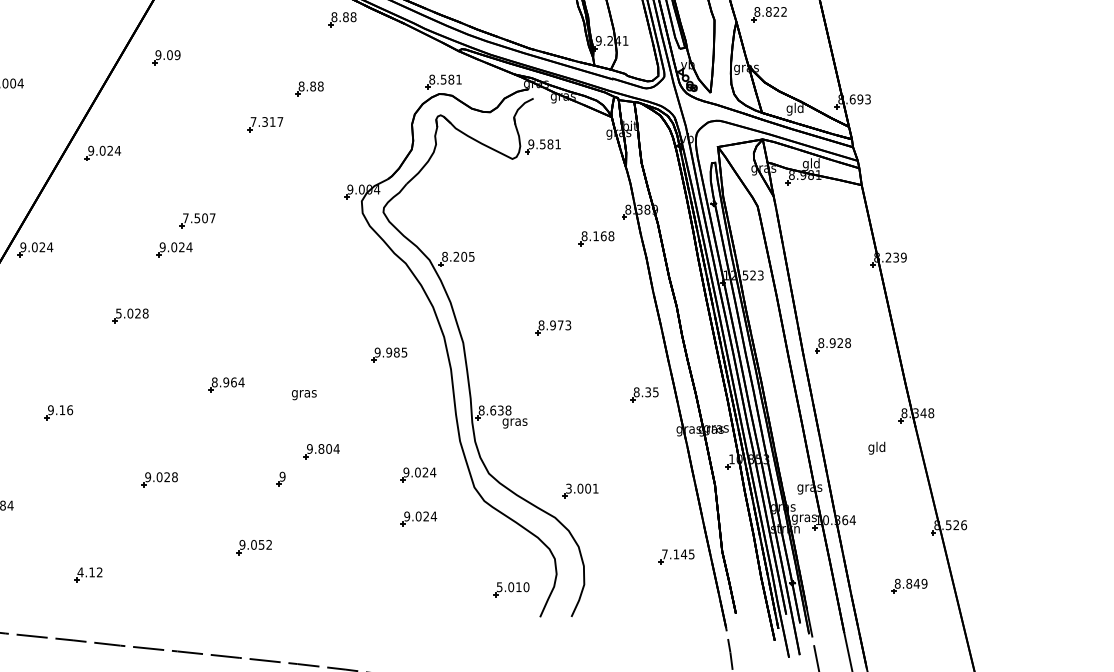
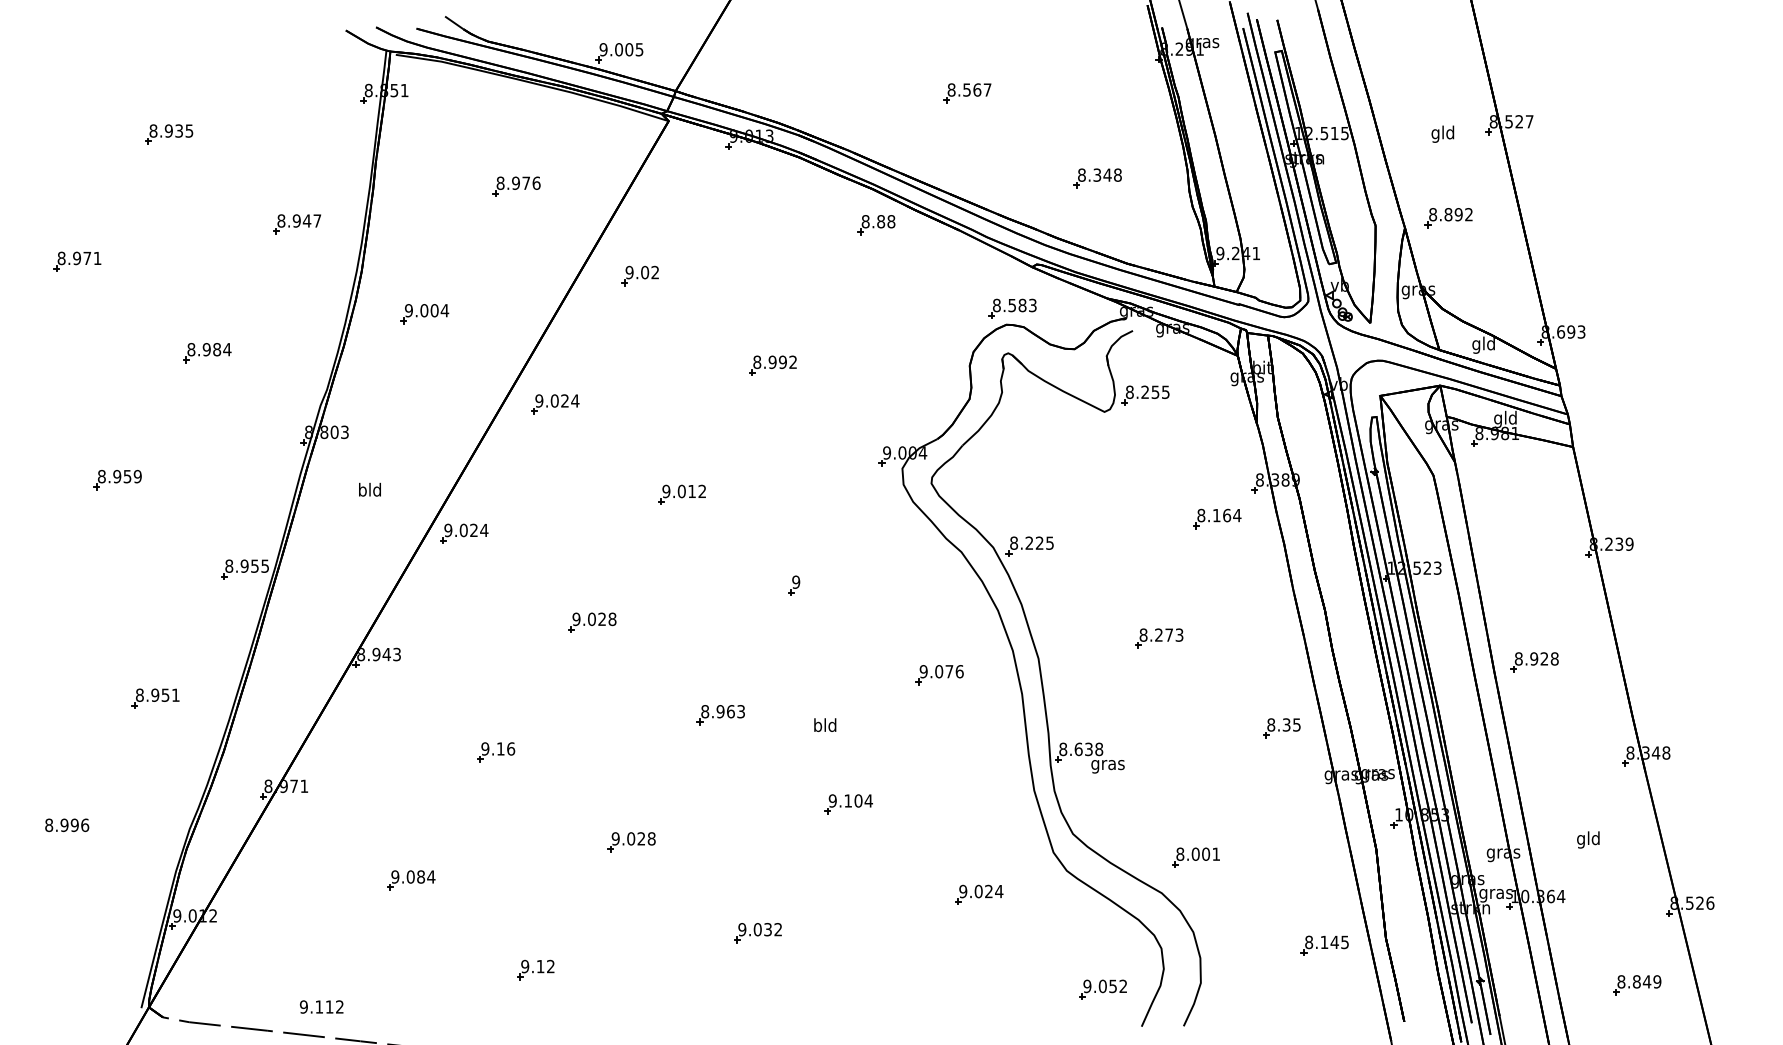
text: (776, 11) -> (1458, 214), 8.822 -> 8.892
text: (177, 55) -> (655, 272), 9.09 -> 9.02
text: (458, 79) -> (1032, 305), 8.581 -> 8.583
part: (309, 89) -> (832, 318), removed
text: (266, 122) -> (774, 362), 7.317 -> 8.992
text: (544, 144) -> (1147, 392), 9.581 -> 8.255
text: (199, 218) -> (684, 491), 7.507 -> 9.012
text: (611, 236) -> (1237, 515), 8.168 -> 8.164
part: (174, 249) -> (651, 533), removed
text: (463, 256) -> (1039, 542), 8.205 -> 8.225
text: (118, 312) -> (576, 618), 5.028 -> 9.028
text: (552, 324) -> (1158, 634), 8.973 -> 8.273
text: (396, 352) -> (949, 671), 9.985 -> 9.076
text: (241, 382) -> (740, 711), 8.964 -> 8.963
text: (303, 393) -> (824, 726), gras -> bld
text: (876, 447) -> (1588, 839), moved
text: (321, 448) -> (848, 800), 9.804 -> 9.104
part: (418, 474) -> (978, 835), removed
part: (281, 479) -> (794, 585), moved
text: (569, 488) -> (1180, 853), 3.001 -> 8.001
text: (261, 544) -> (767, 929), 9.052 -> 9.032
text: (665, 554) -> (1309, 942), 7.145 -> 8.145
text: (80, 572) -> (525, 966), 4.12 -> 9.12
text: (513, 587) -> (1105, 986), 5.010 -> 9.052

